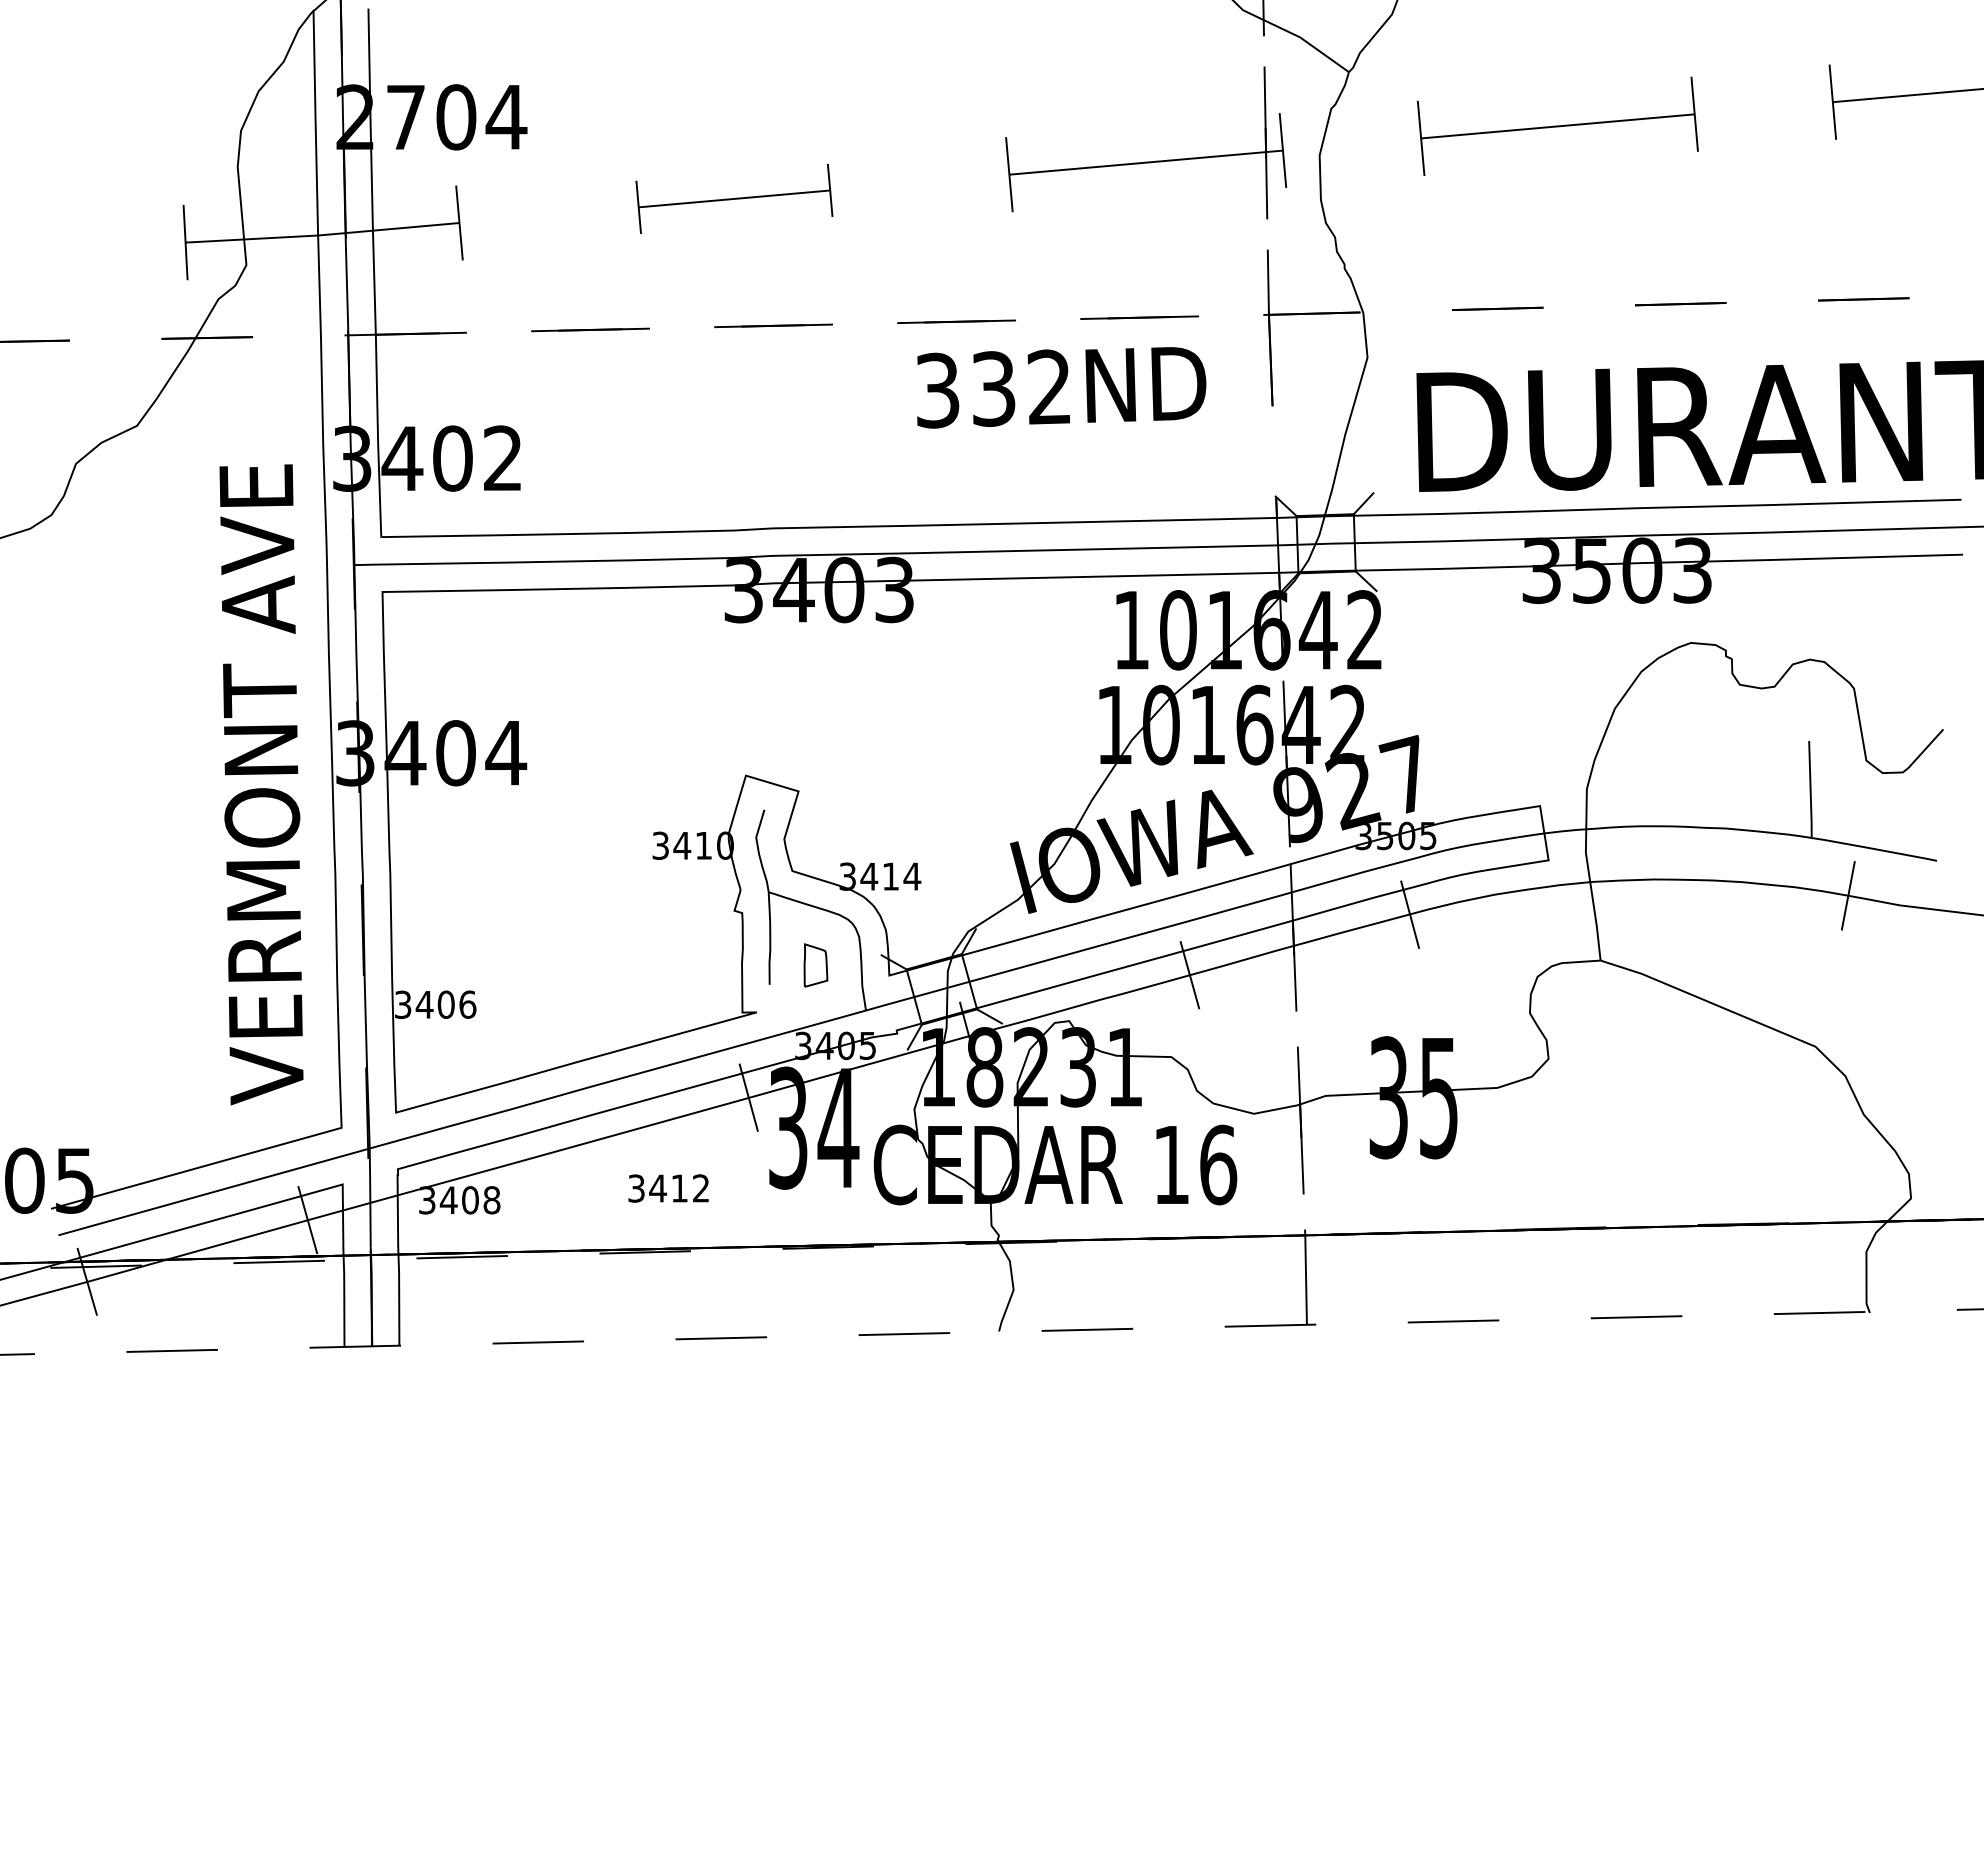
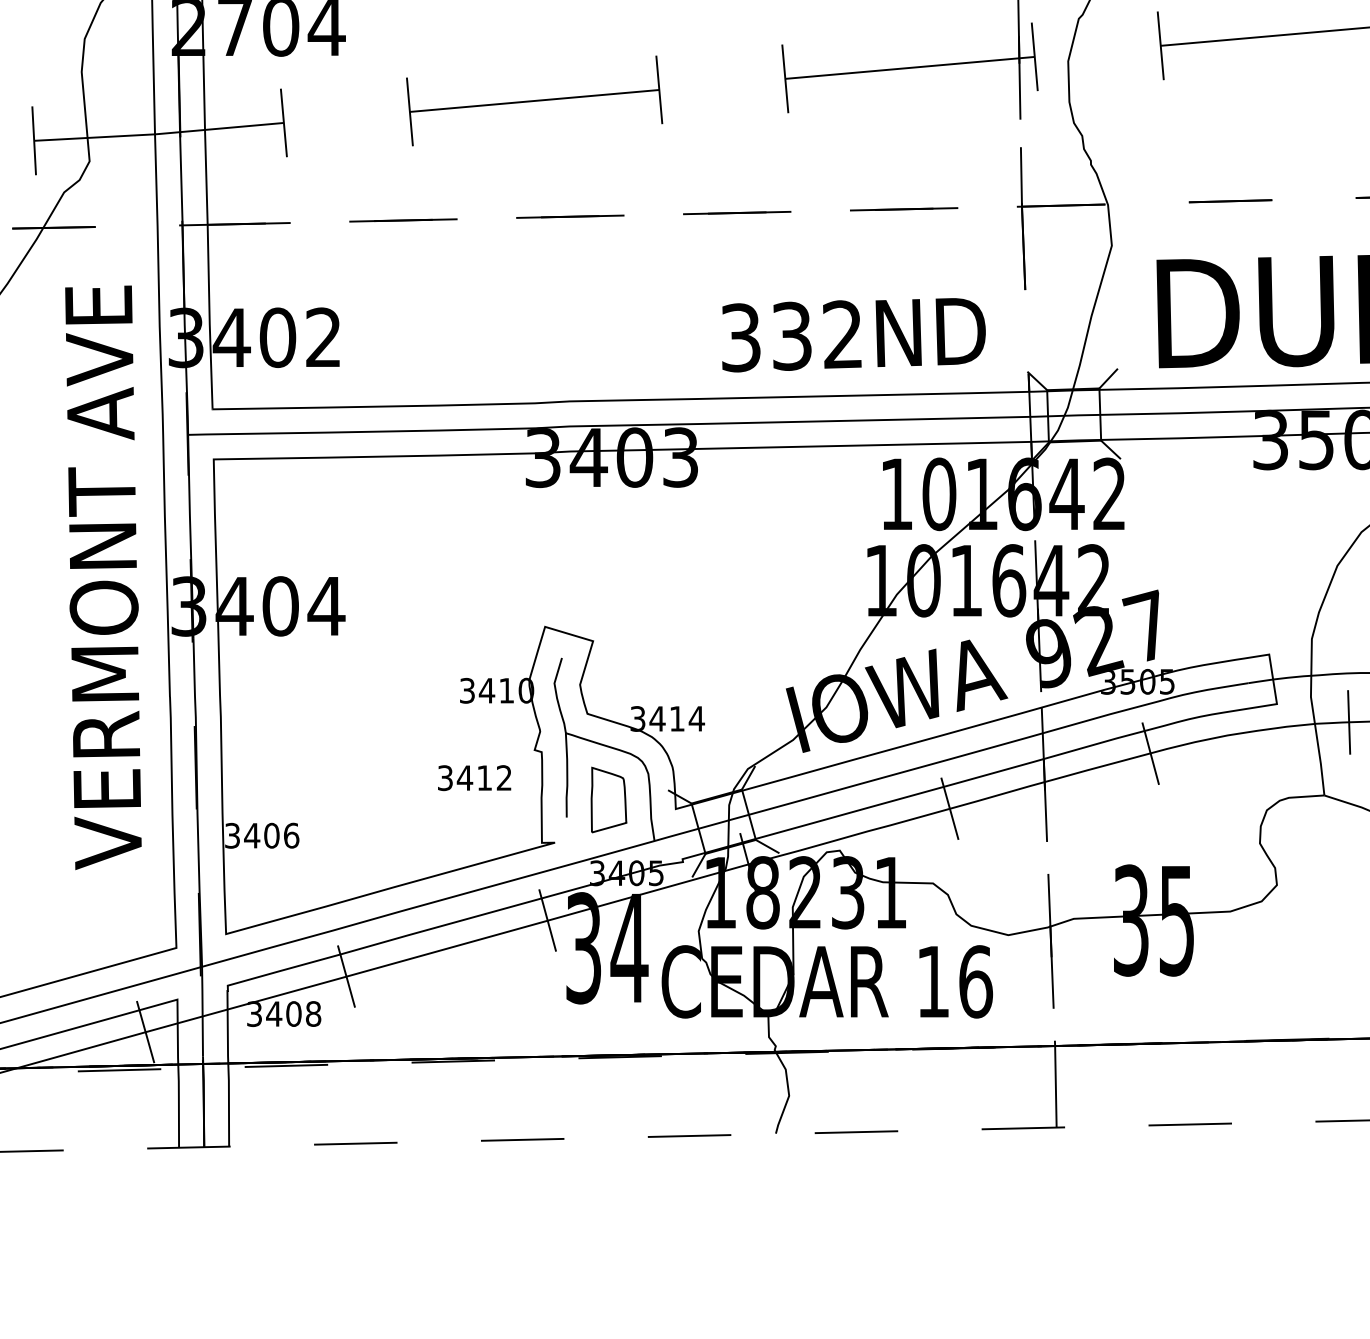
part: (734, 198) -> (534, 100), size x1.43
text: (1061, 387) -> (853, 334), moved
text: (261, 784) -> (103, 577), moved
line: (1627, 880) -> (1348, 722), added
part: (815, 965) -> (608, 799), size x1.67
line: (527, 1159) -> (345, 976), added
text: (668, 1188) -> (474, 778), moved

